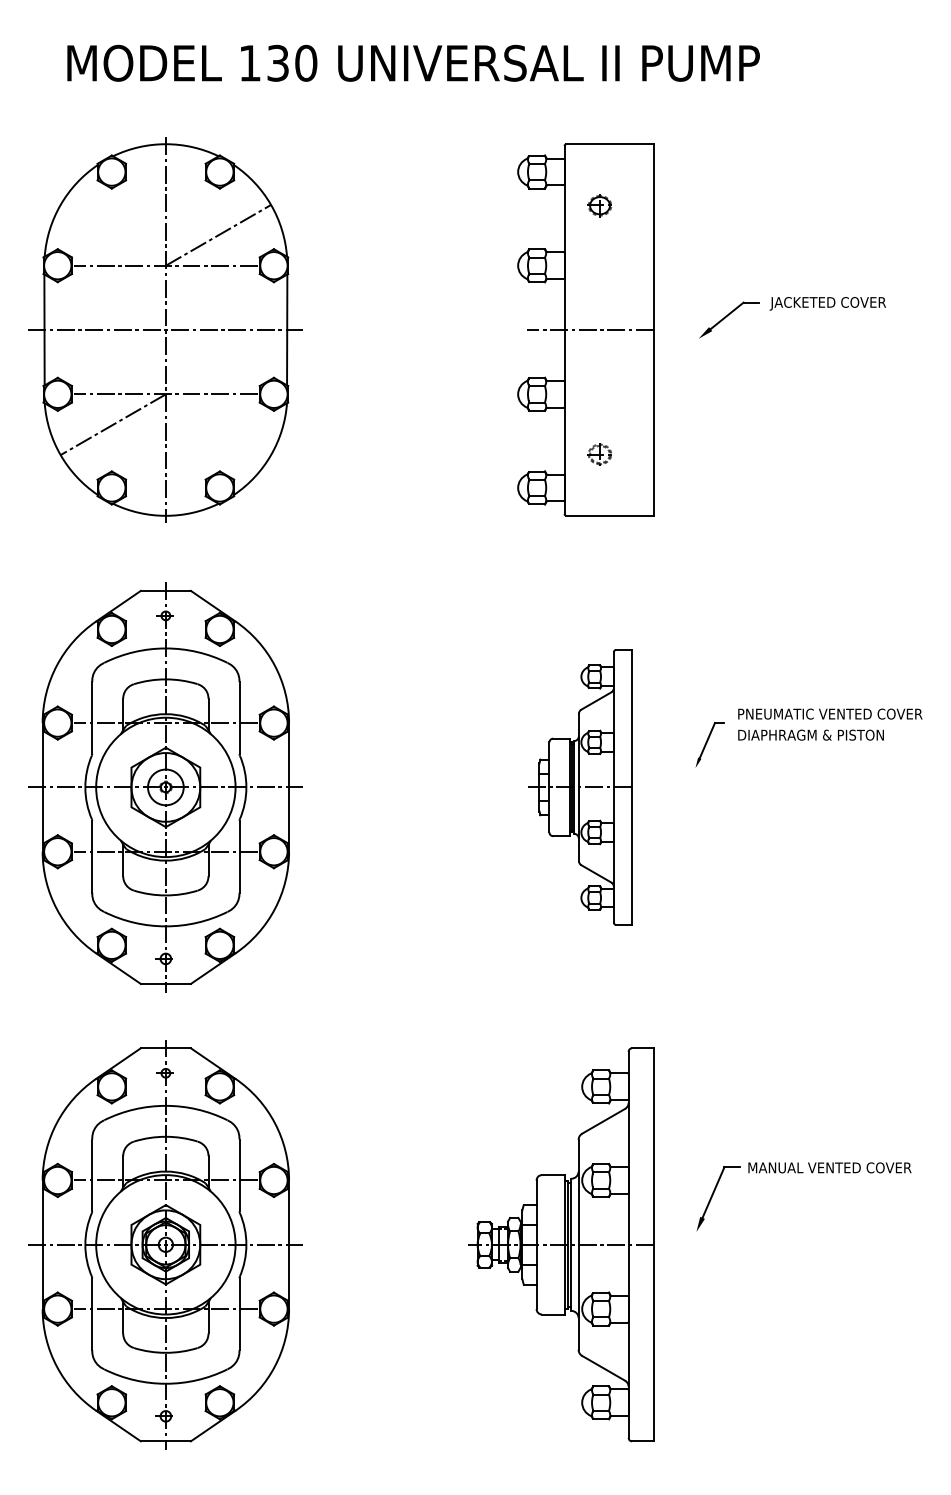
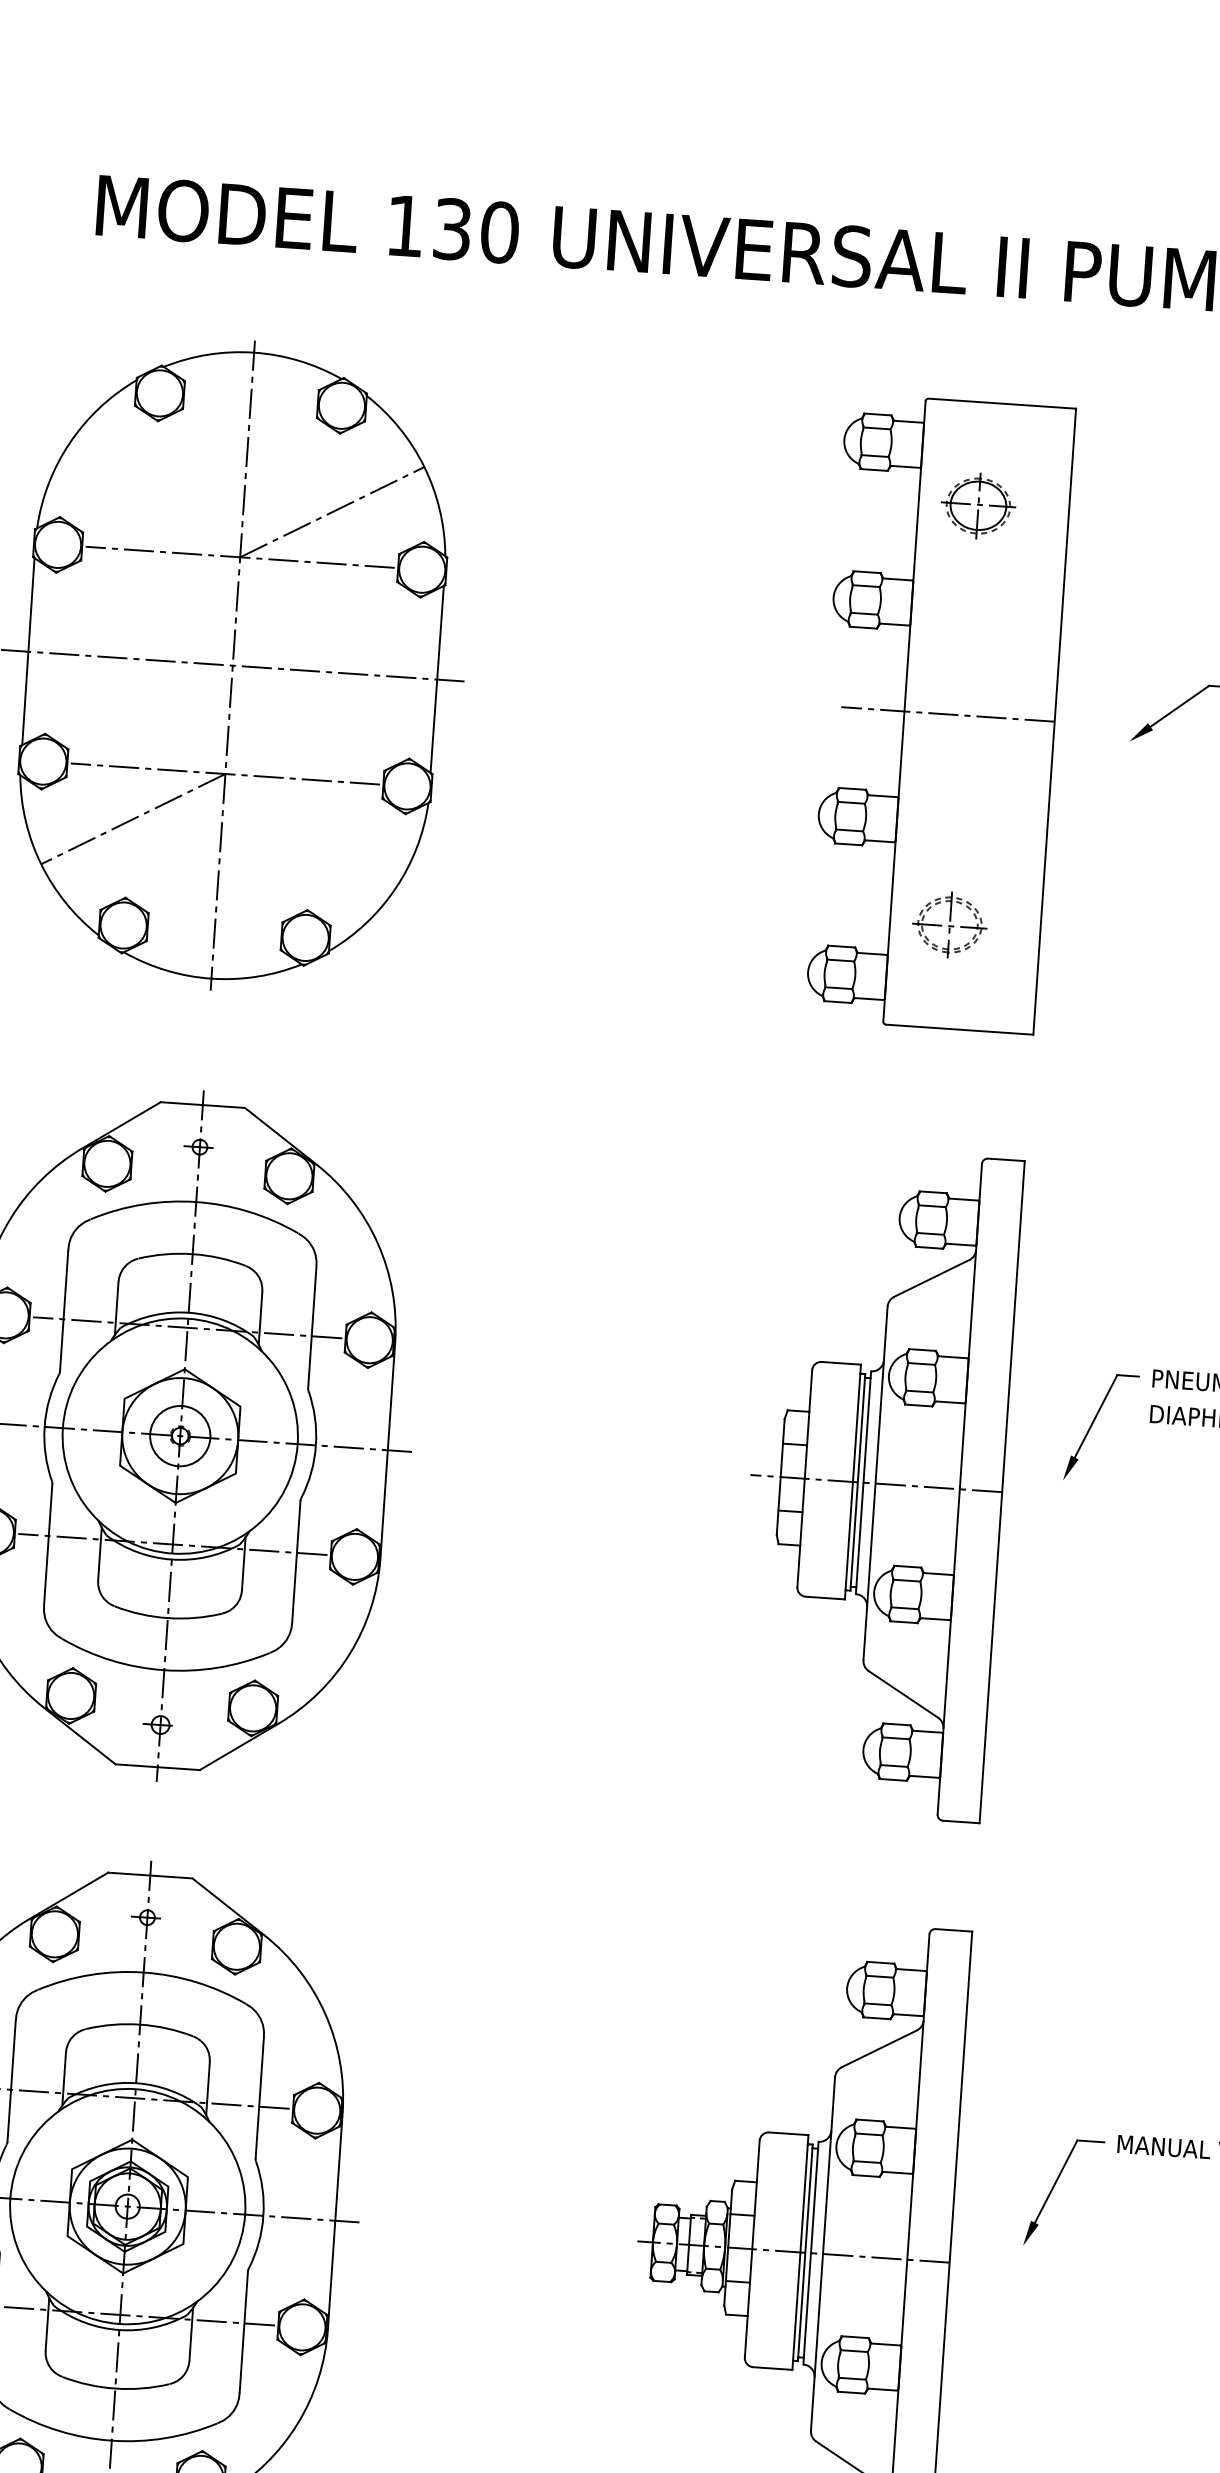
part: (599, 205) -> (977, 505), size x1.67
part: (599, 454) -> (948, 925), size x1.67
part: (709, 744) -> (1100, 1426), size x1.43
part: (579, 787) -> (877, 1483), size x1.43

